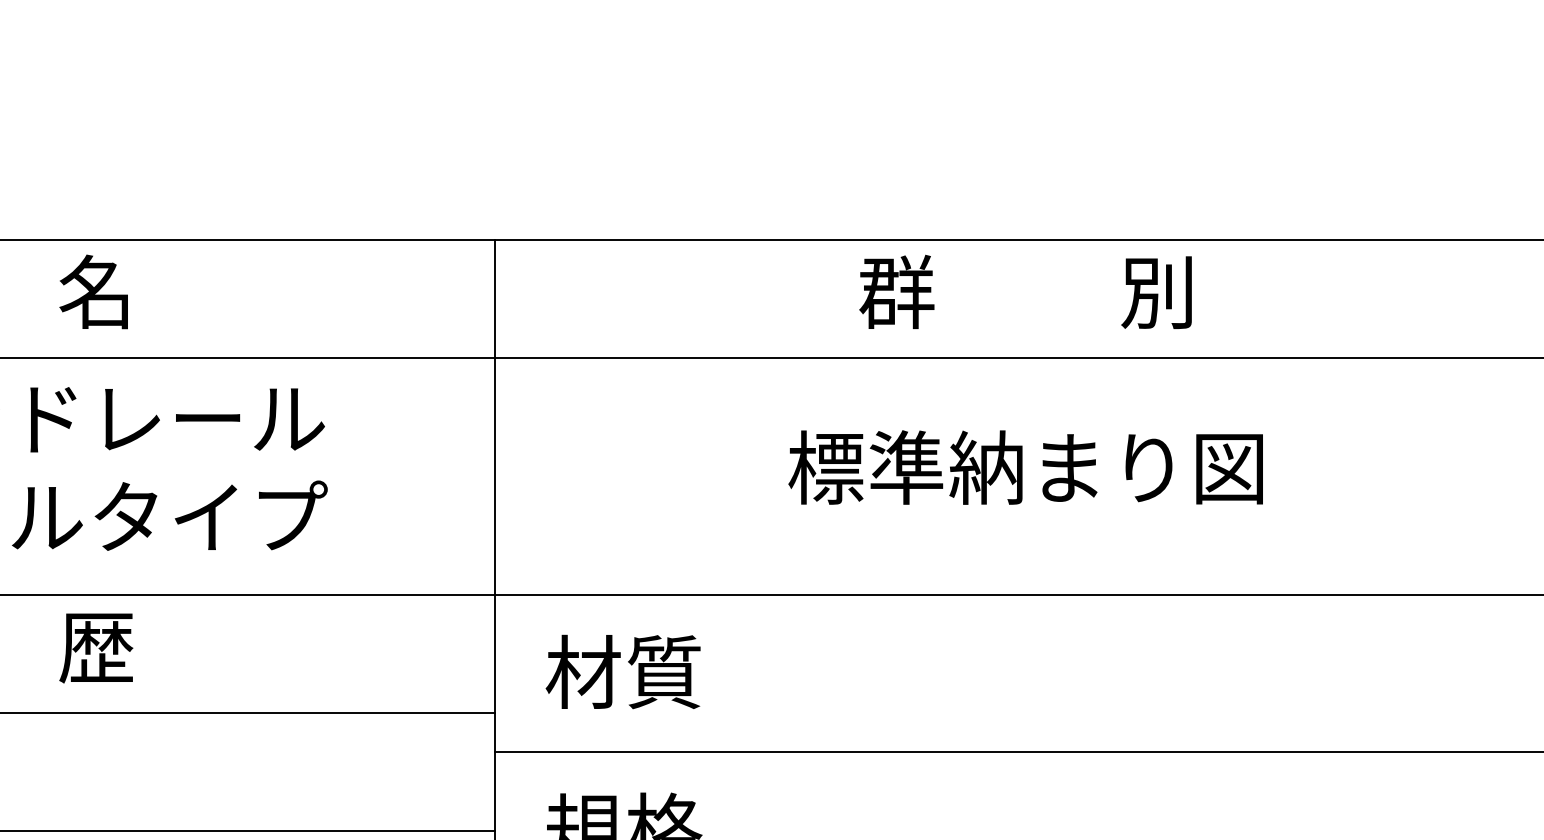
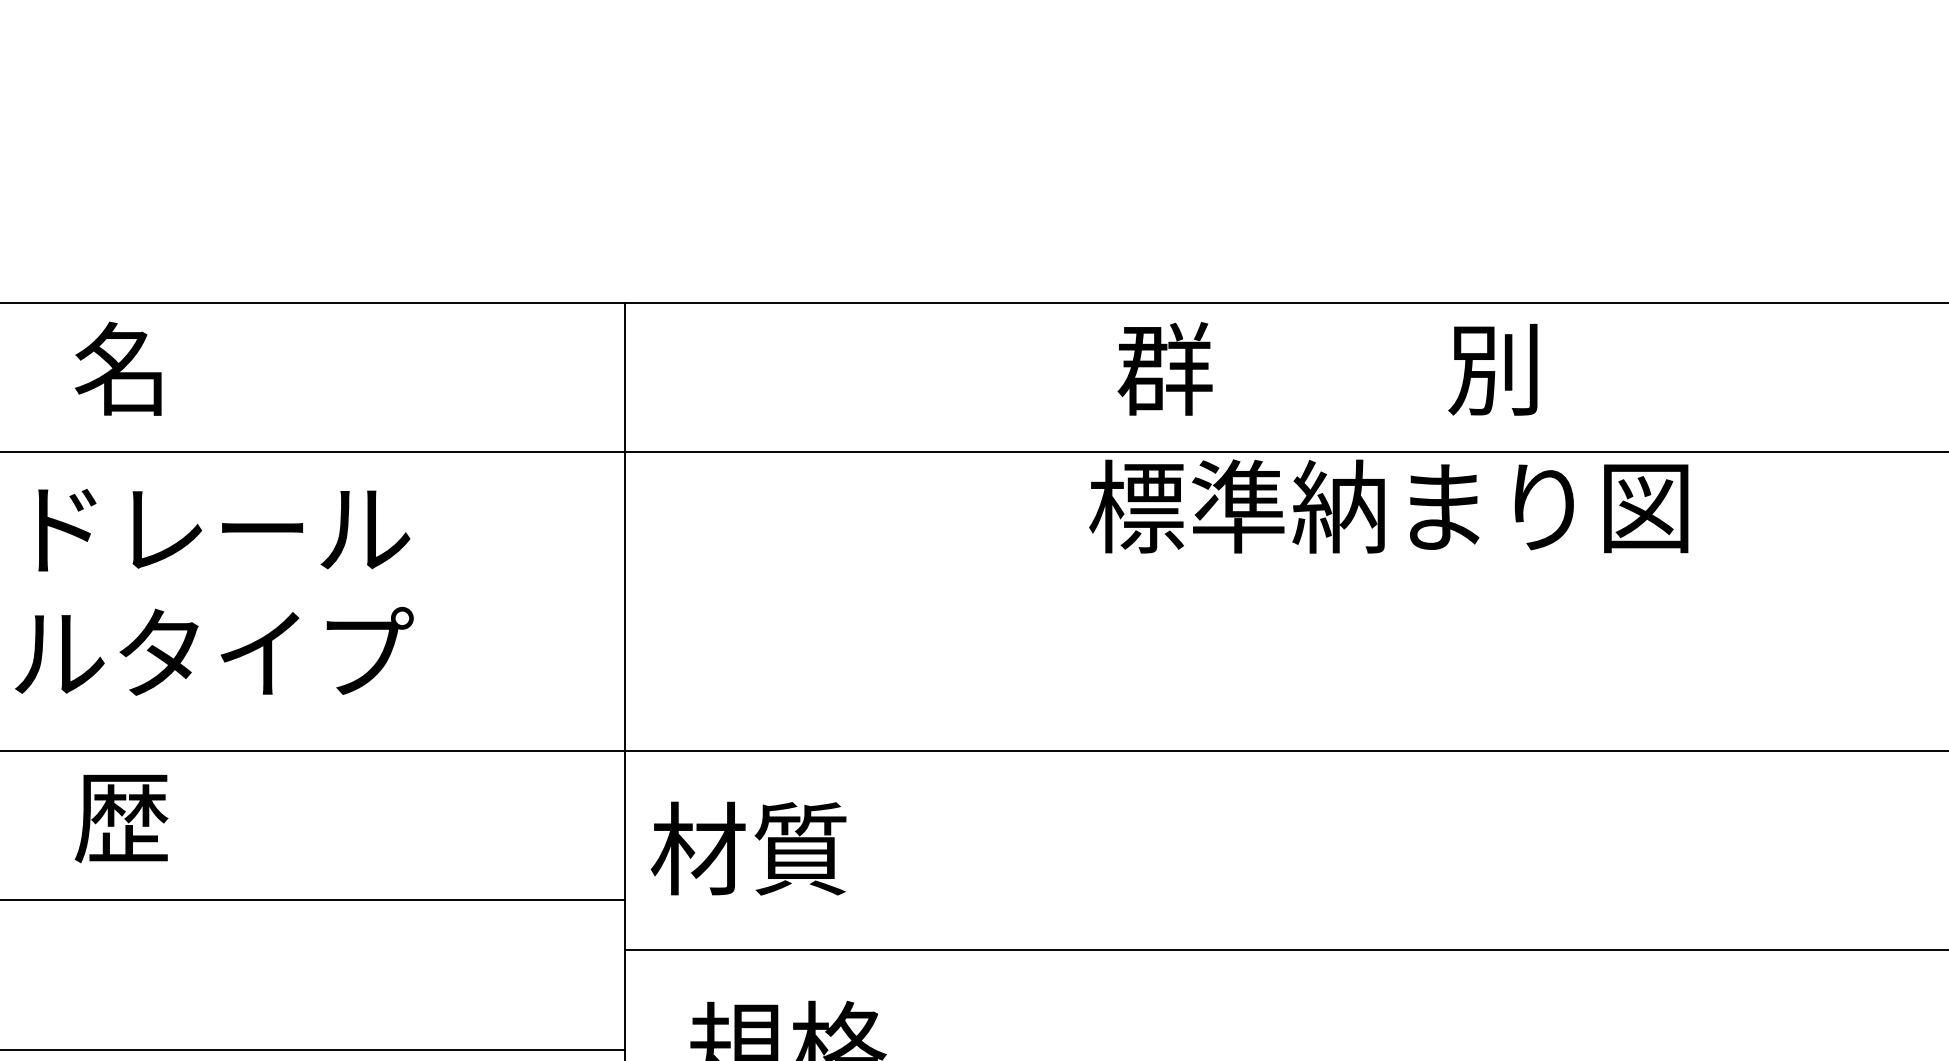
text: (1025, 291) -> (1327, 368), moved
text: (1025, 467) -> (1388, 506), moved
text: (623, 671) -> (748, 848), moved

